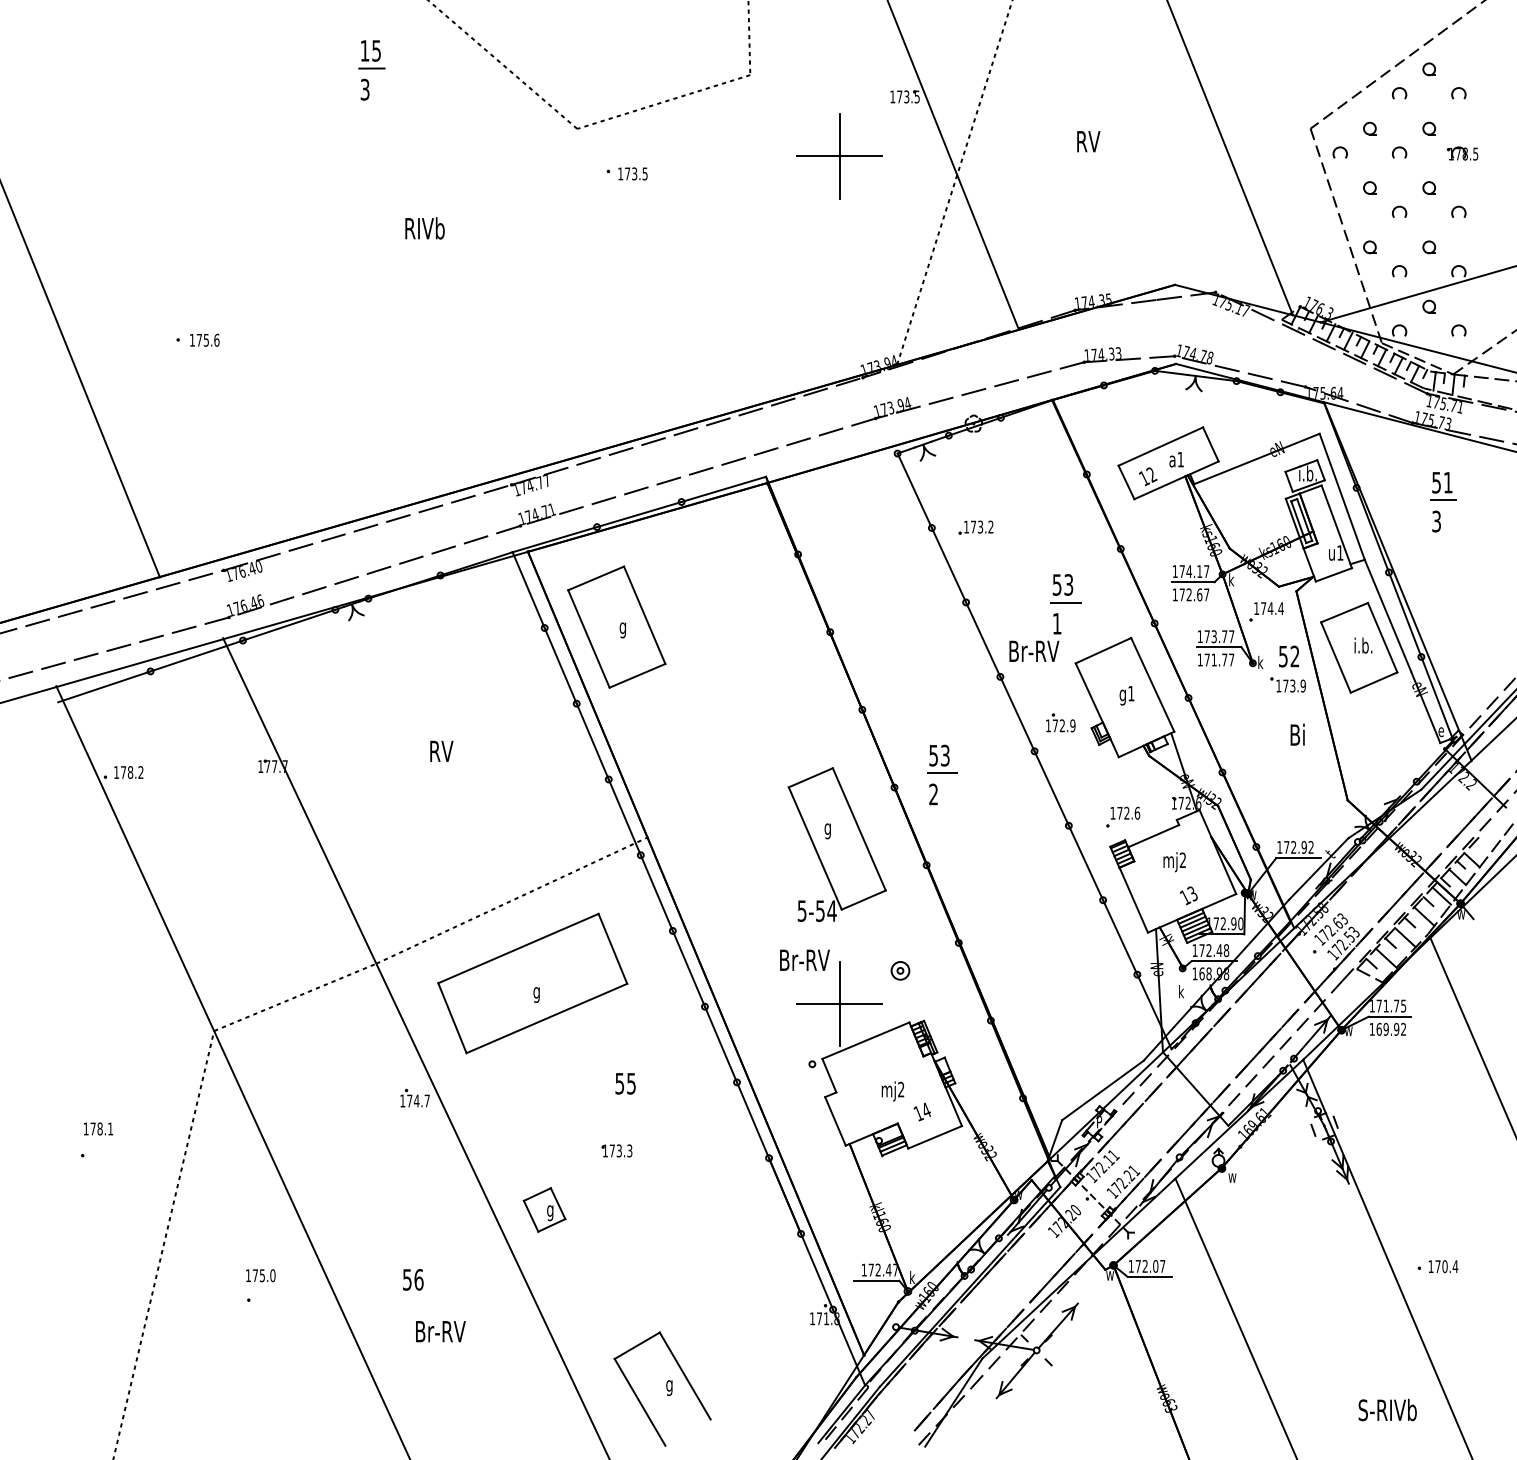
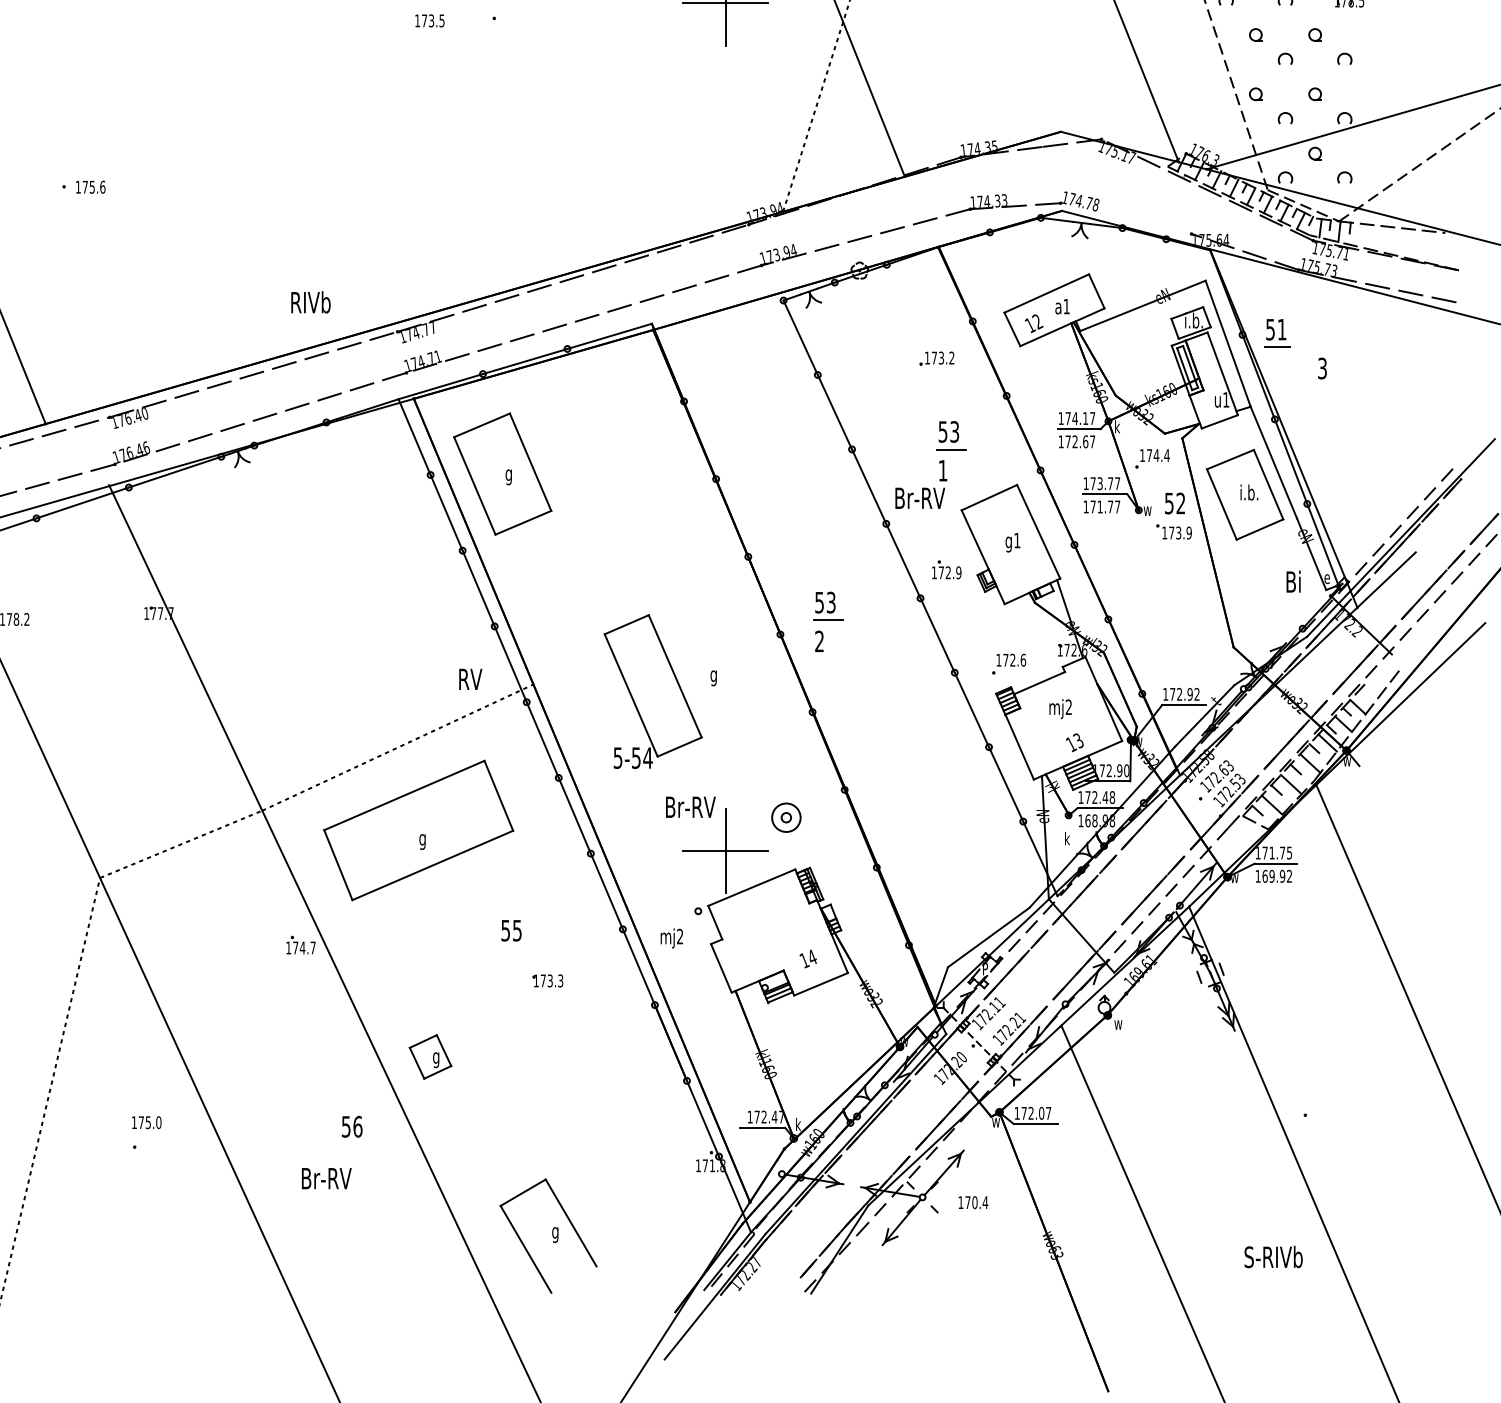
text: (632, 173) -> (429, 20), moved
text: (424, 228) -> (310, 302), moved
line: (1239, 371) -> (1125, 218), removed
part: (1443, 486) -> (1277, 333), moved
part: (975, 527) -> (936, 358), moved
text: (1261, 661) -> (1147, 508), k -> w
text: (1297, 734) -> (1293, 581), moved
text: (441, 750) -> (470, 678), moved
part: (836, 844) -> (652, 691), moved
part: (900, 970) -> (786, 817), size x1.6
text: (892, 1091) -> (671, 938), moved
part: (616, 1150) -> (547, 980), moved
text: (1443, 1266) -> (973, 1202), moved
text: (413, 1279) -> (352, 1126), moved

